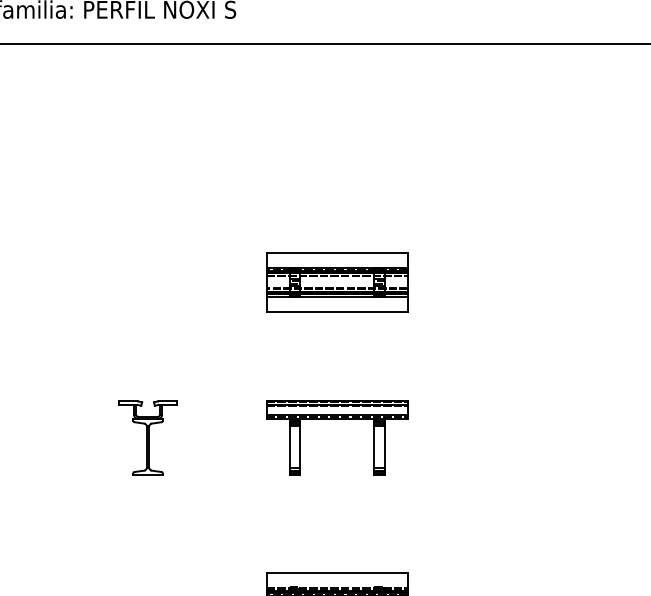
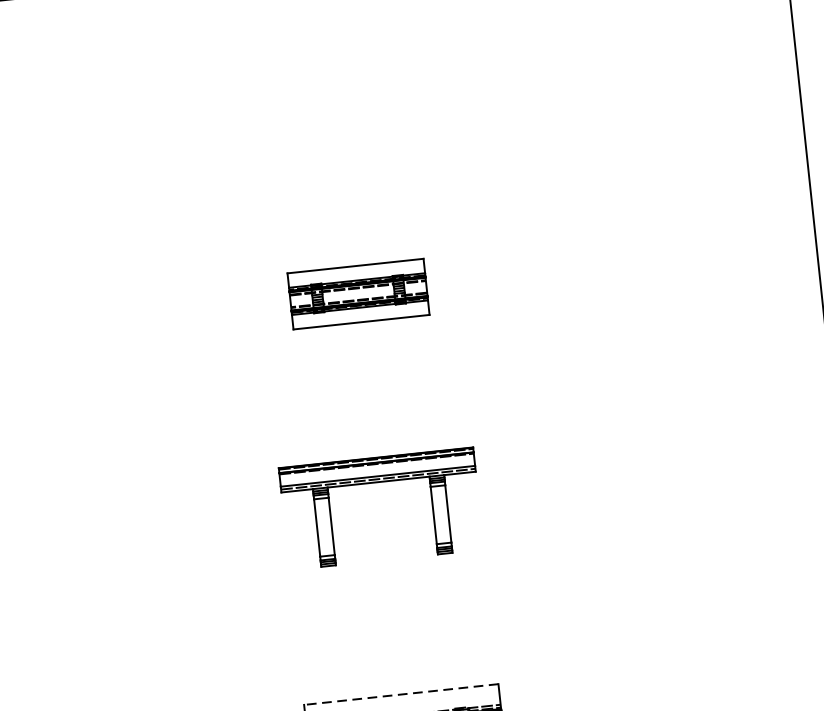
part: (337, 282) -> (358, 294), size x0.7
part: (147, 437) -> (119, 535), removed
line: (337, 573) -> (401, 695), solid -> dashed

